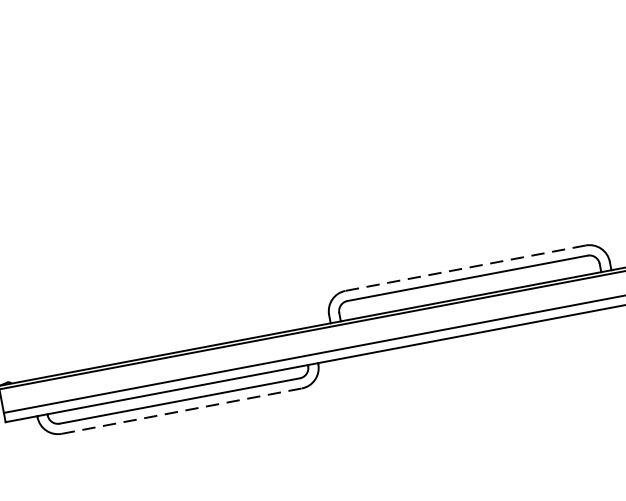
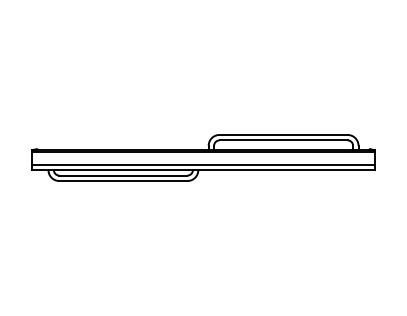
line: (465, 267) -> (283, 134), dashed -> solid
line: (182, 412) -> (123, 181), dashed -> solid

